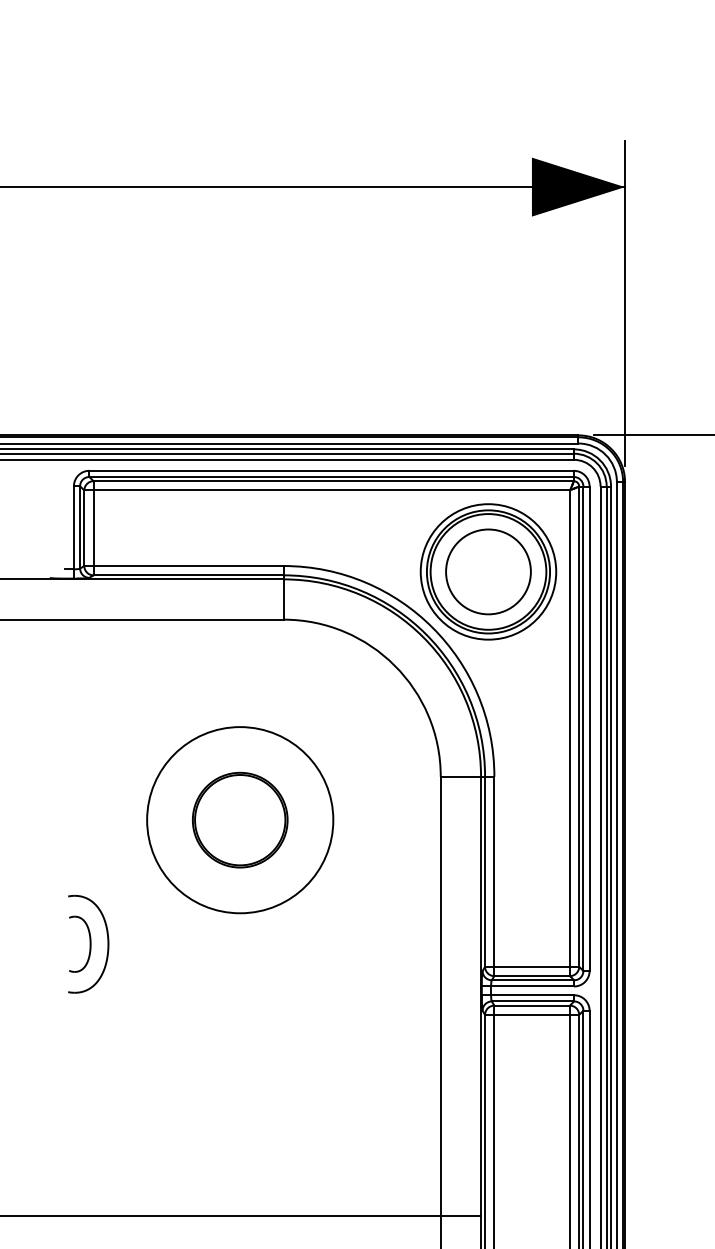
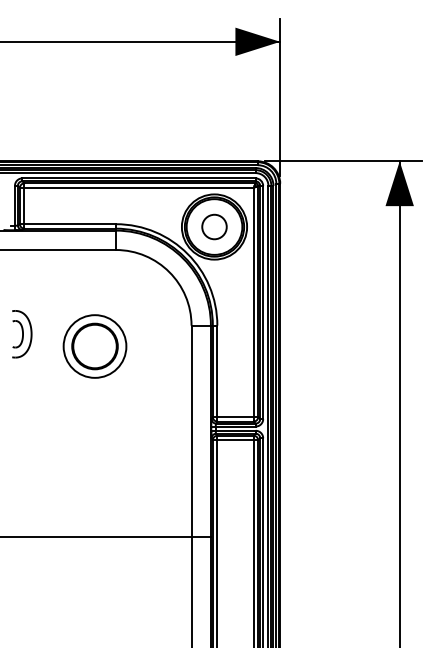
circle: (488, 570) -> (214, 226), size x0.6
circle: (239, 820) -> (94, 346), size x0.7
part: (89, 944) -> (22, 334), moved

